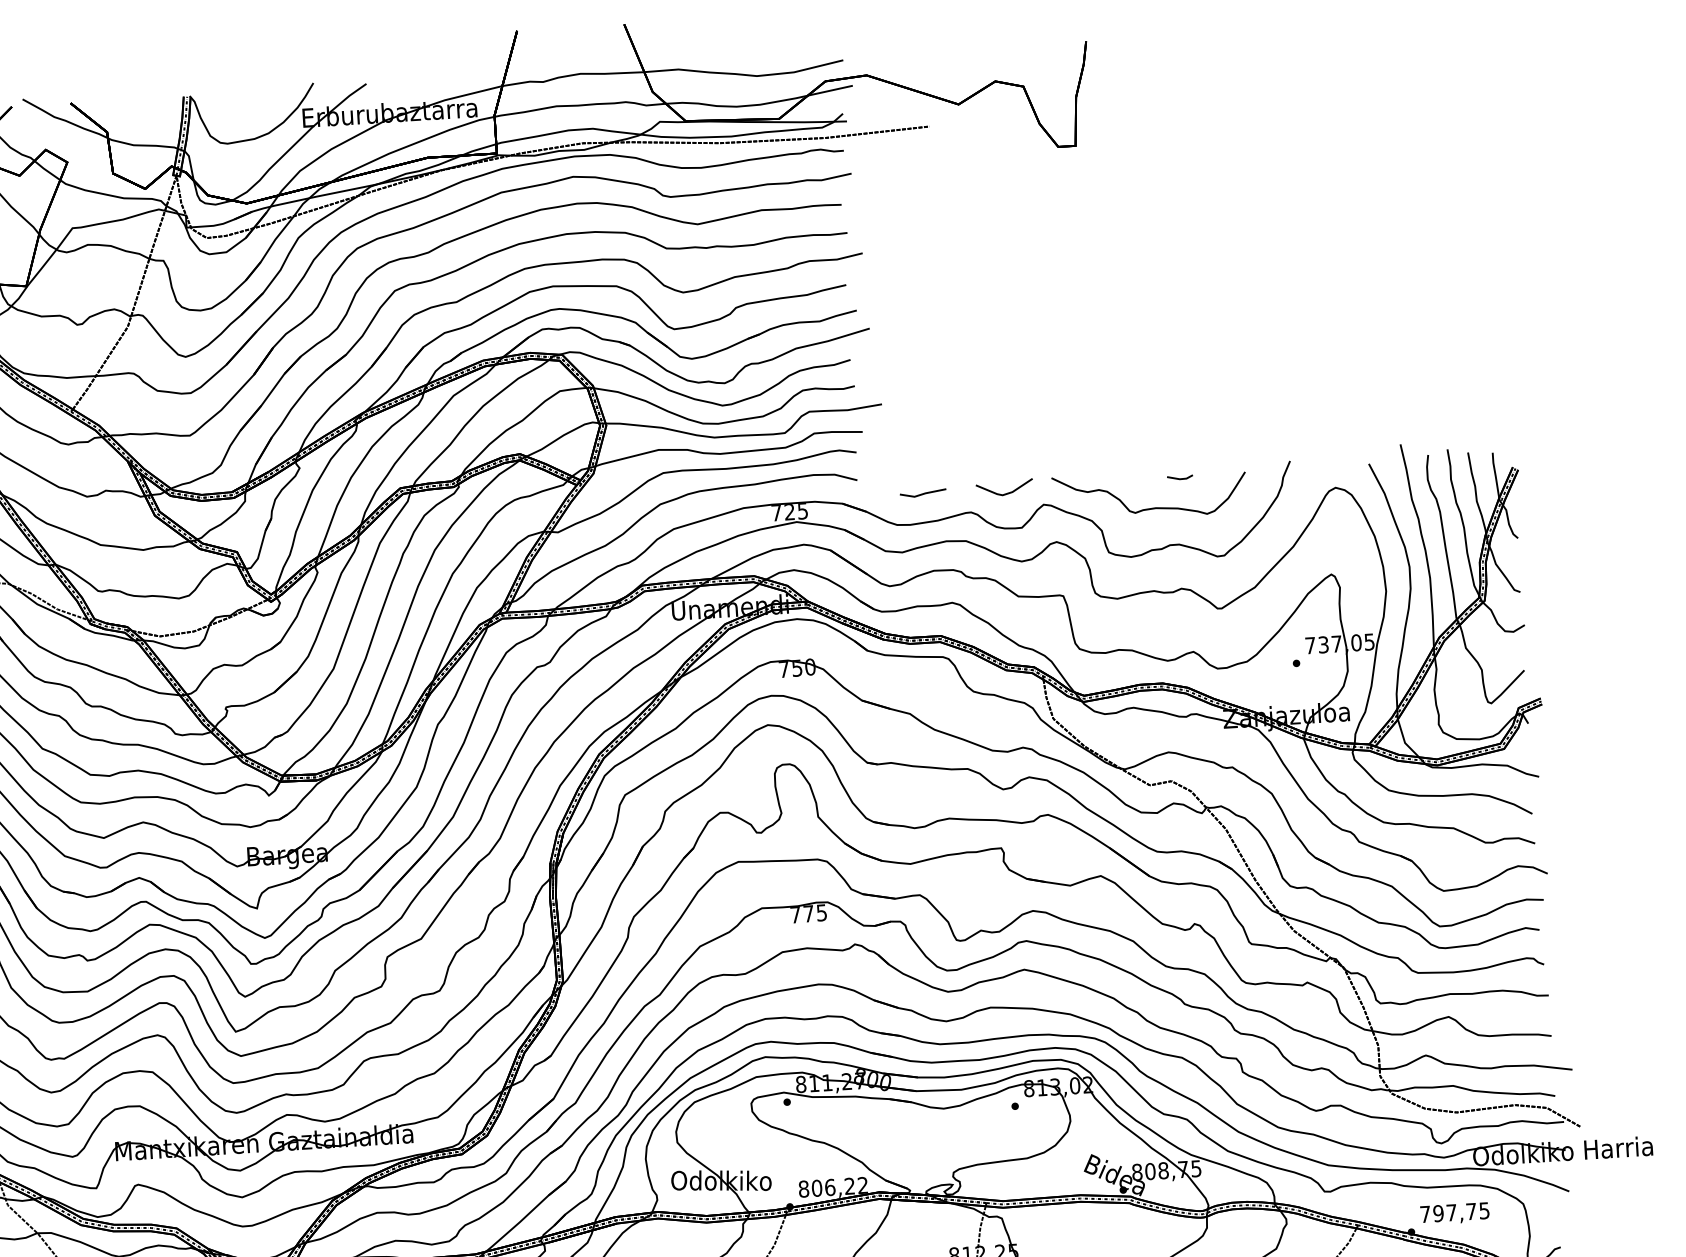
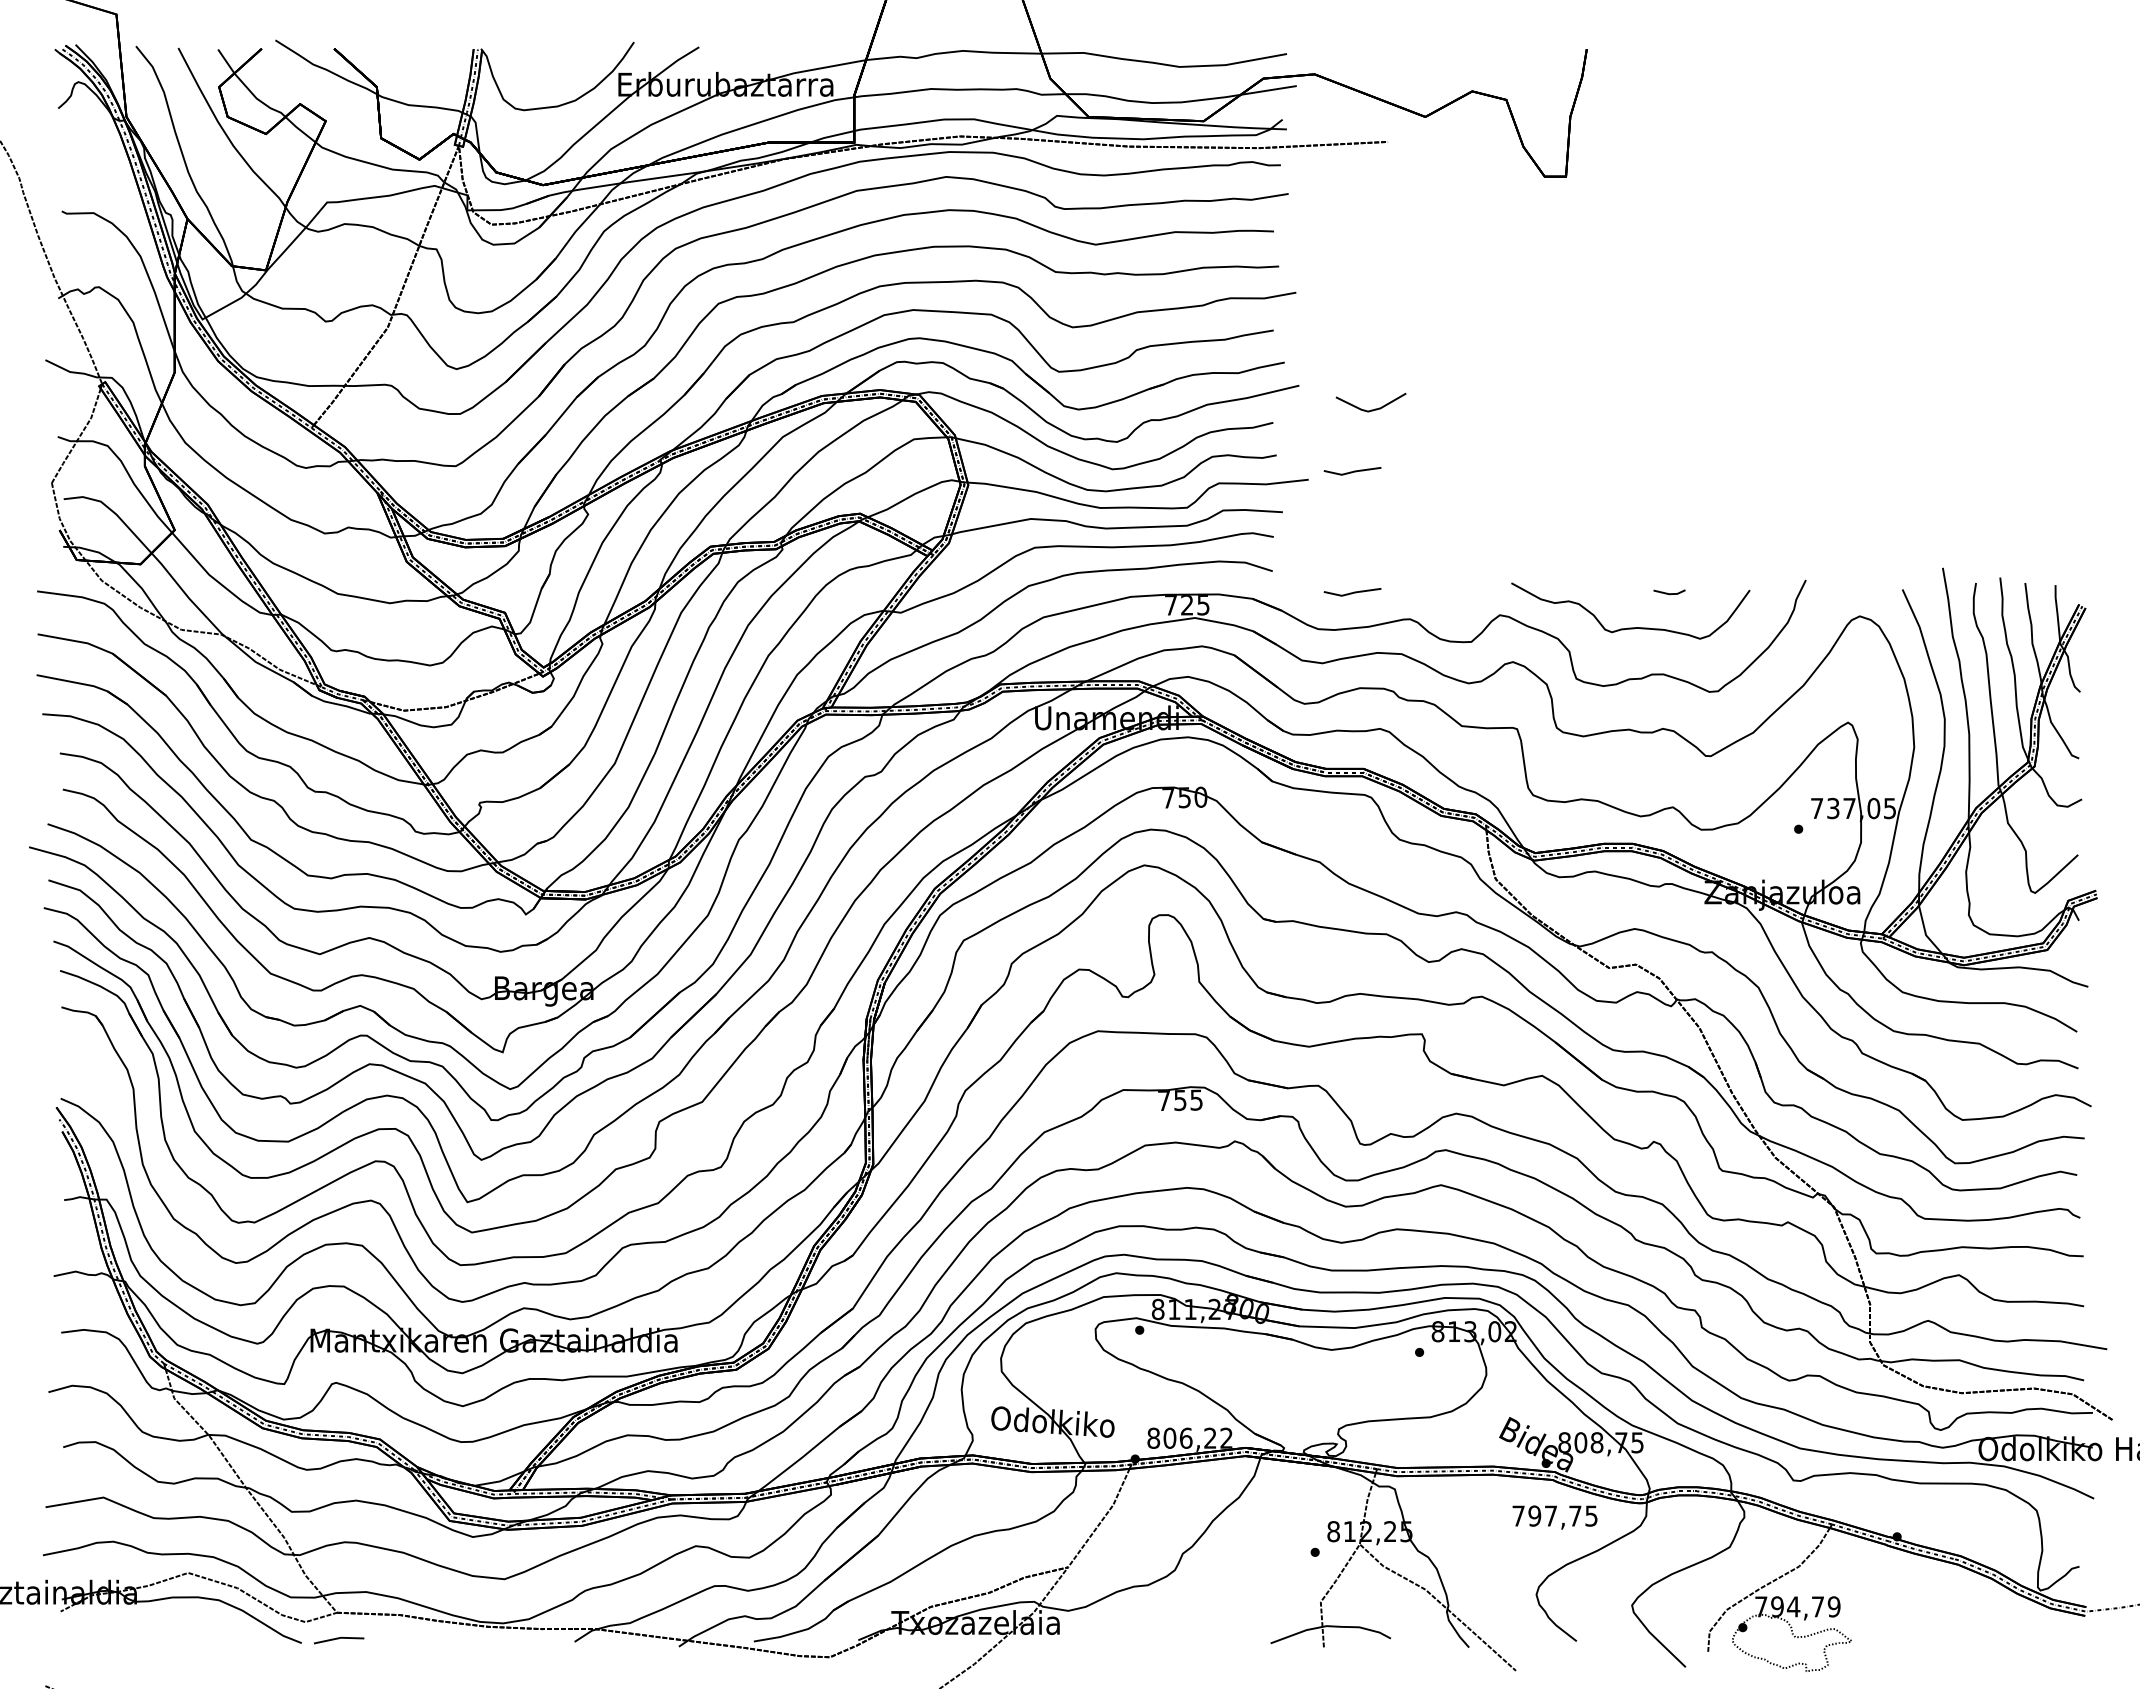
line: (917, 395) -> (1352, 471), added
line: (1005, 493) -> (1371, 409), moved
text: (808, 913) -> (1180, 1100), 775 -> 755
text: (1454, 1213) -> (1554, 1517), moved

